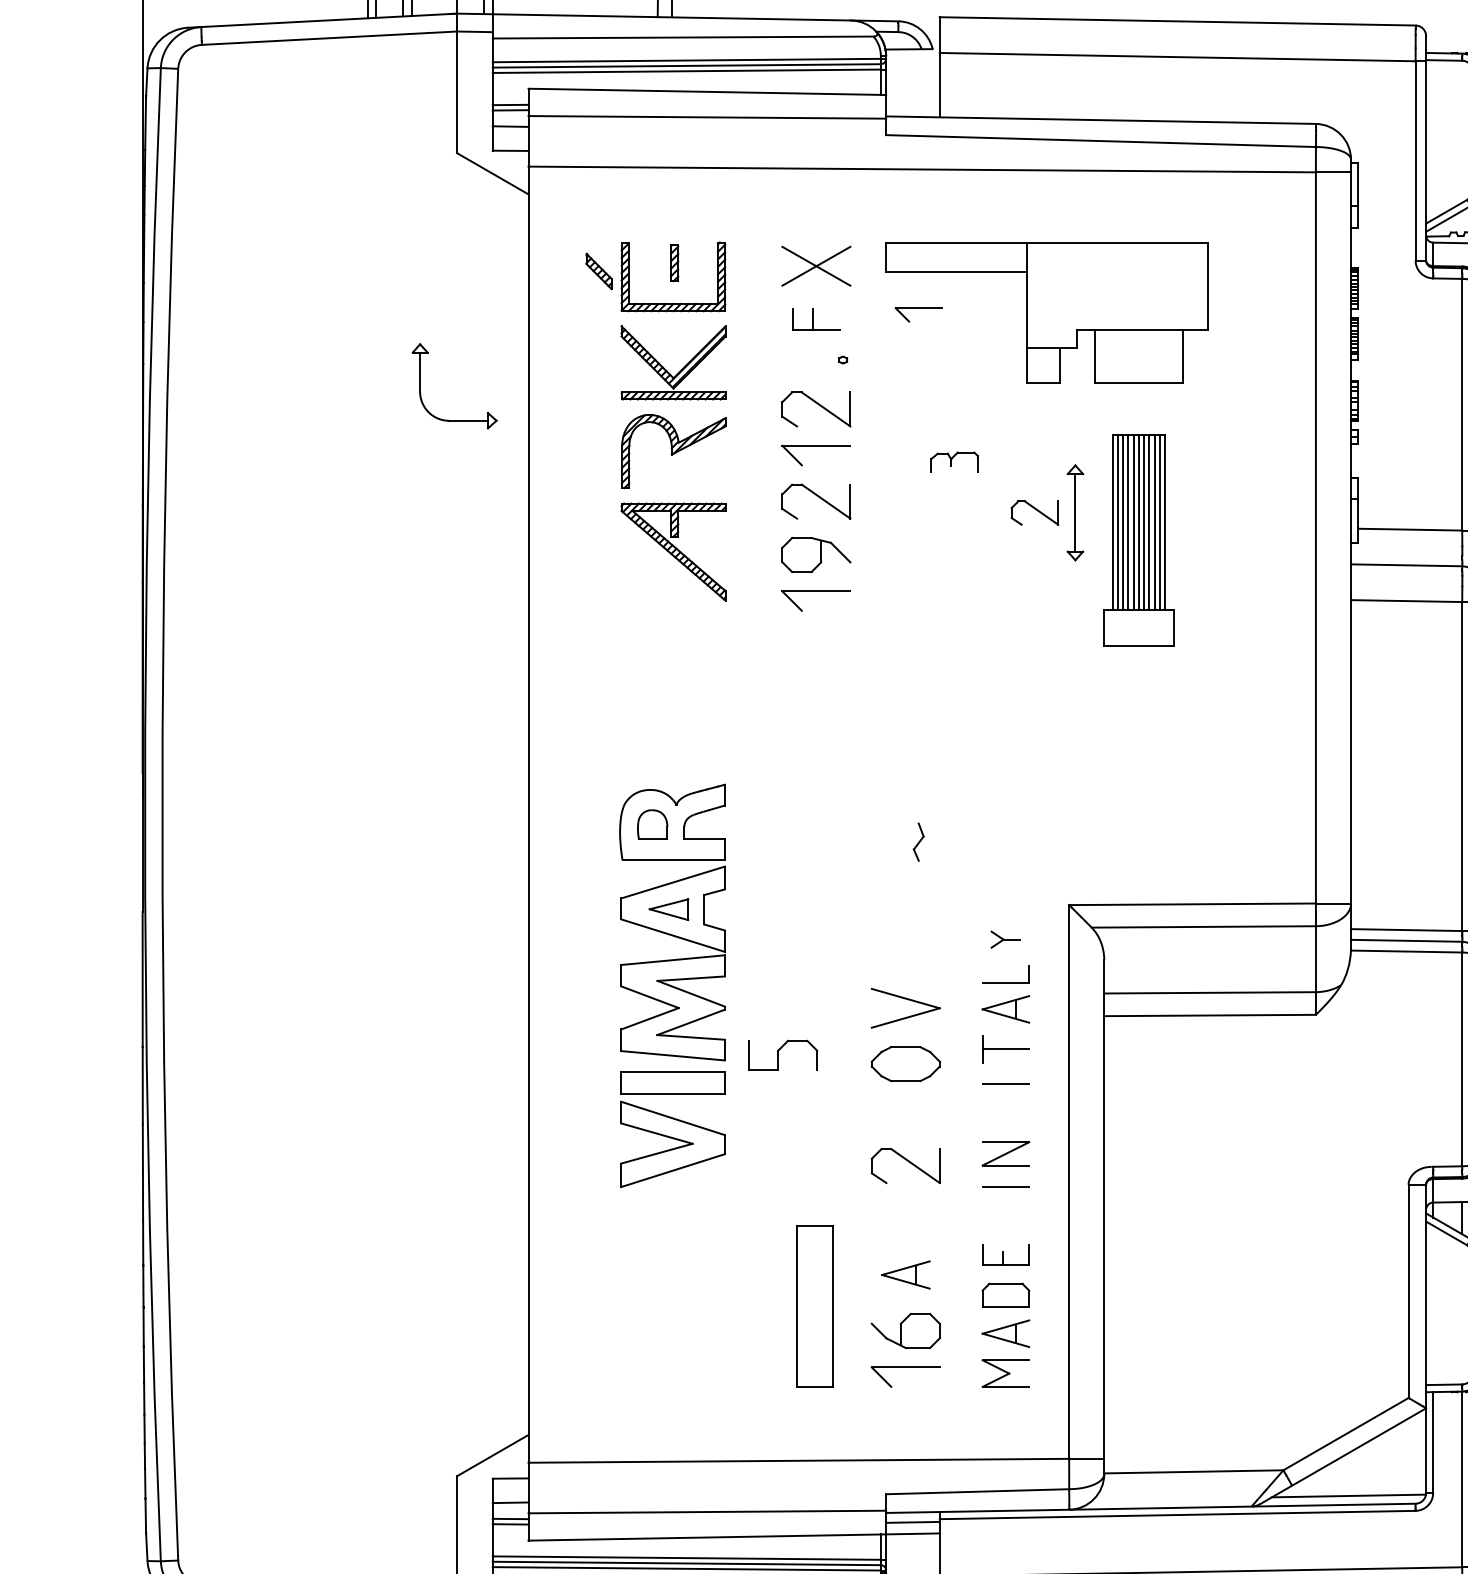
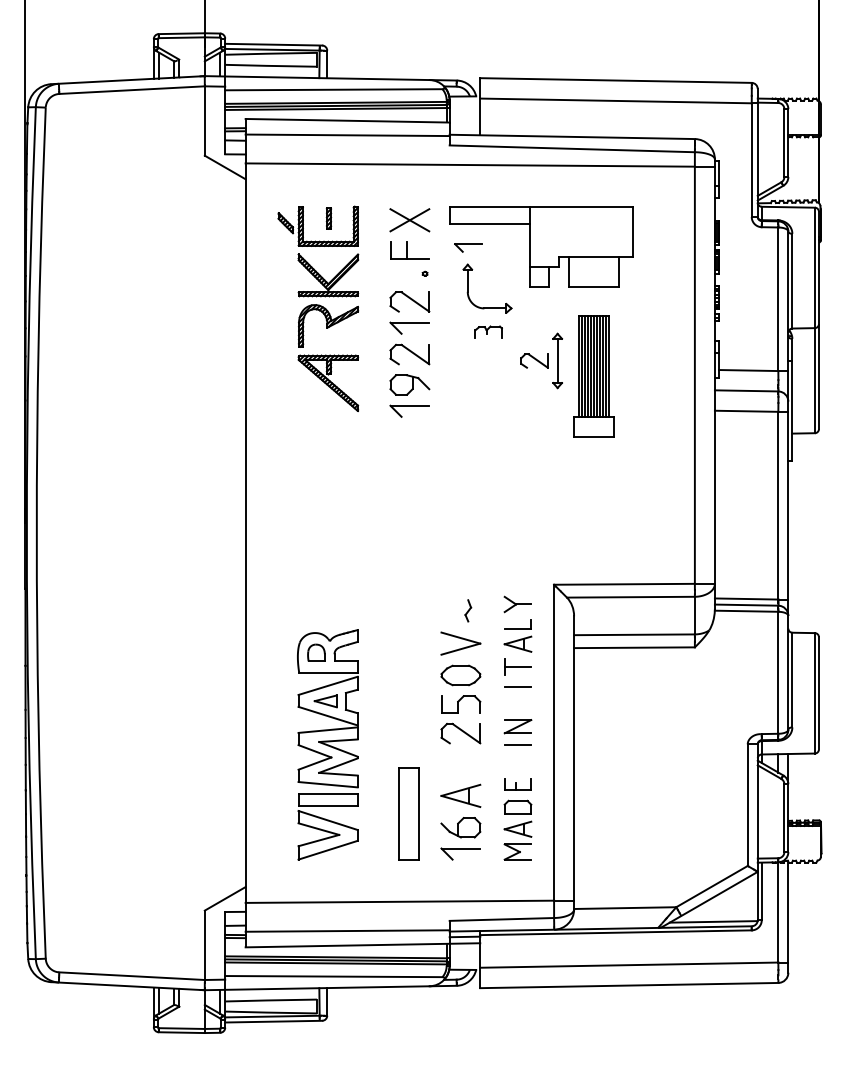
part: (815, 319) -> (409, 250), size x1.43
part: (421, 385) -> (468, 288), moved
part: (919, 841) -> (468, 610), moved
part: (1005, 939) -> (517, 604), size x1.67
part: (672, 985) -> (327, 744), moved
part: (784, 1055) -> (461, 704), moved
part: (905, 1274) -> (460, 795), size x1.43

